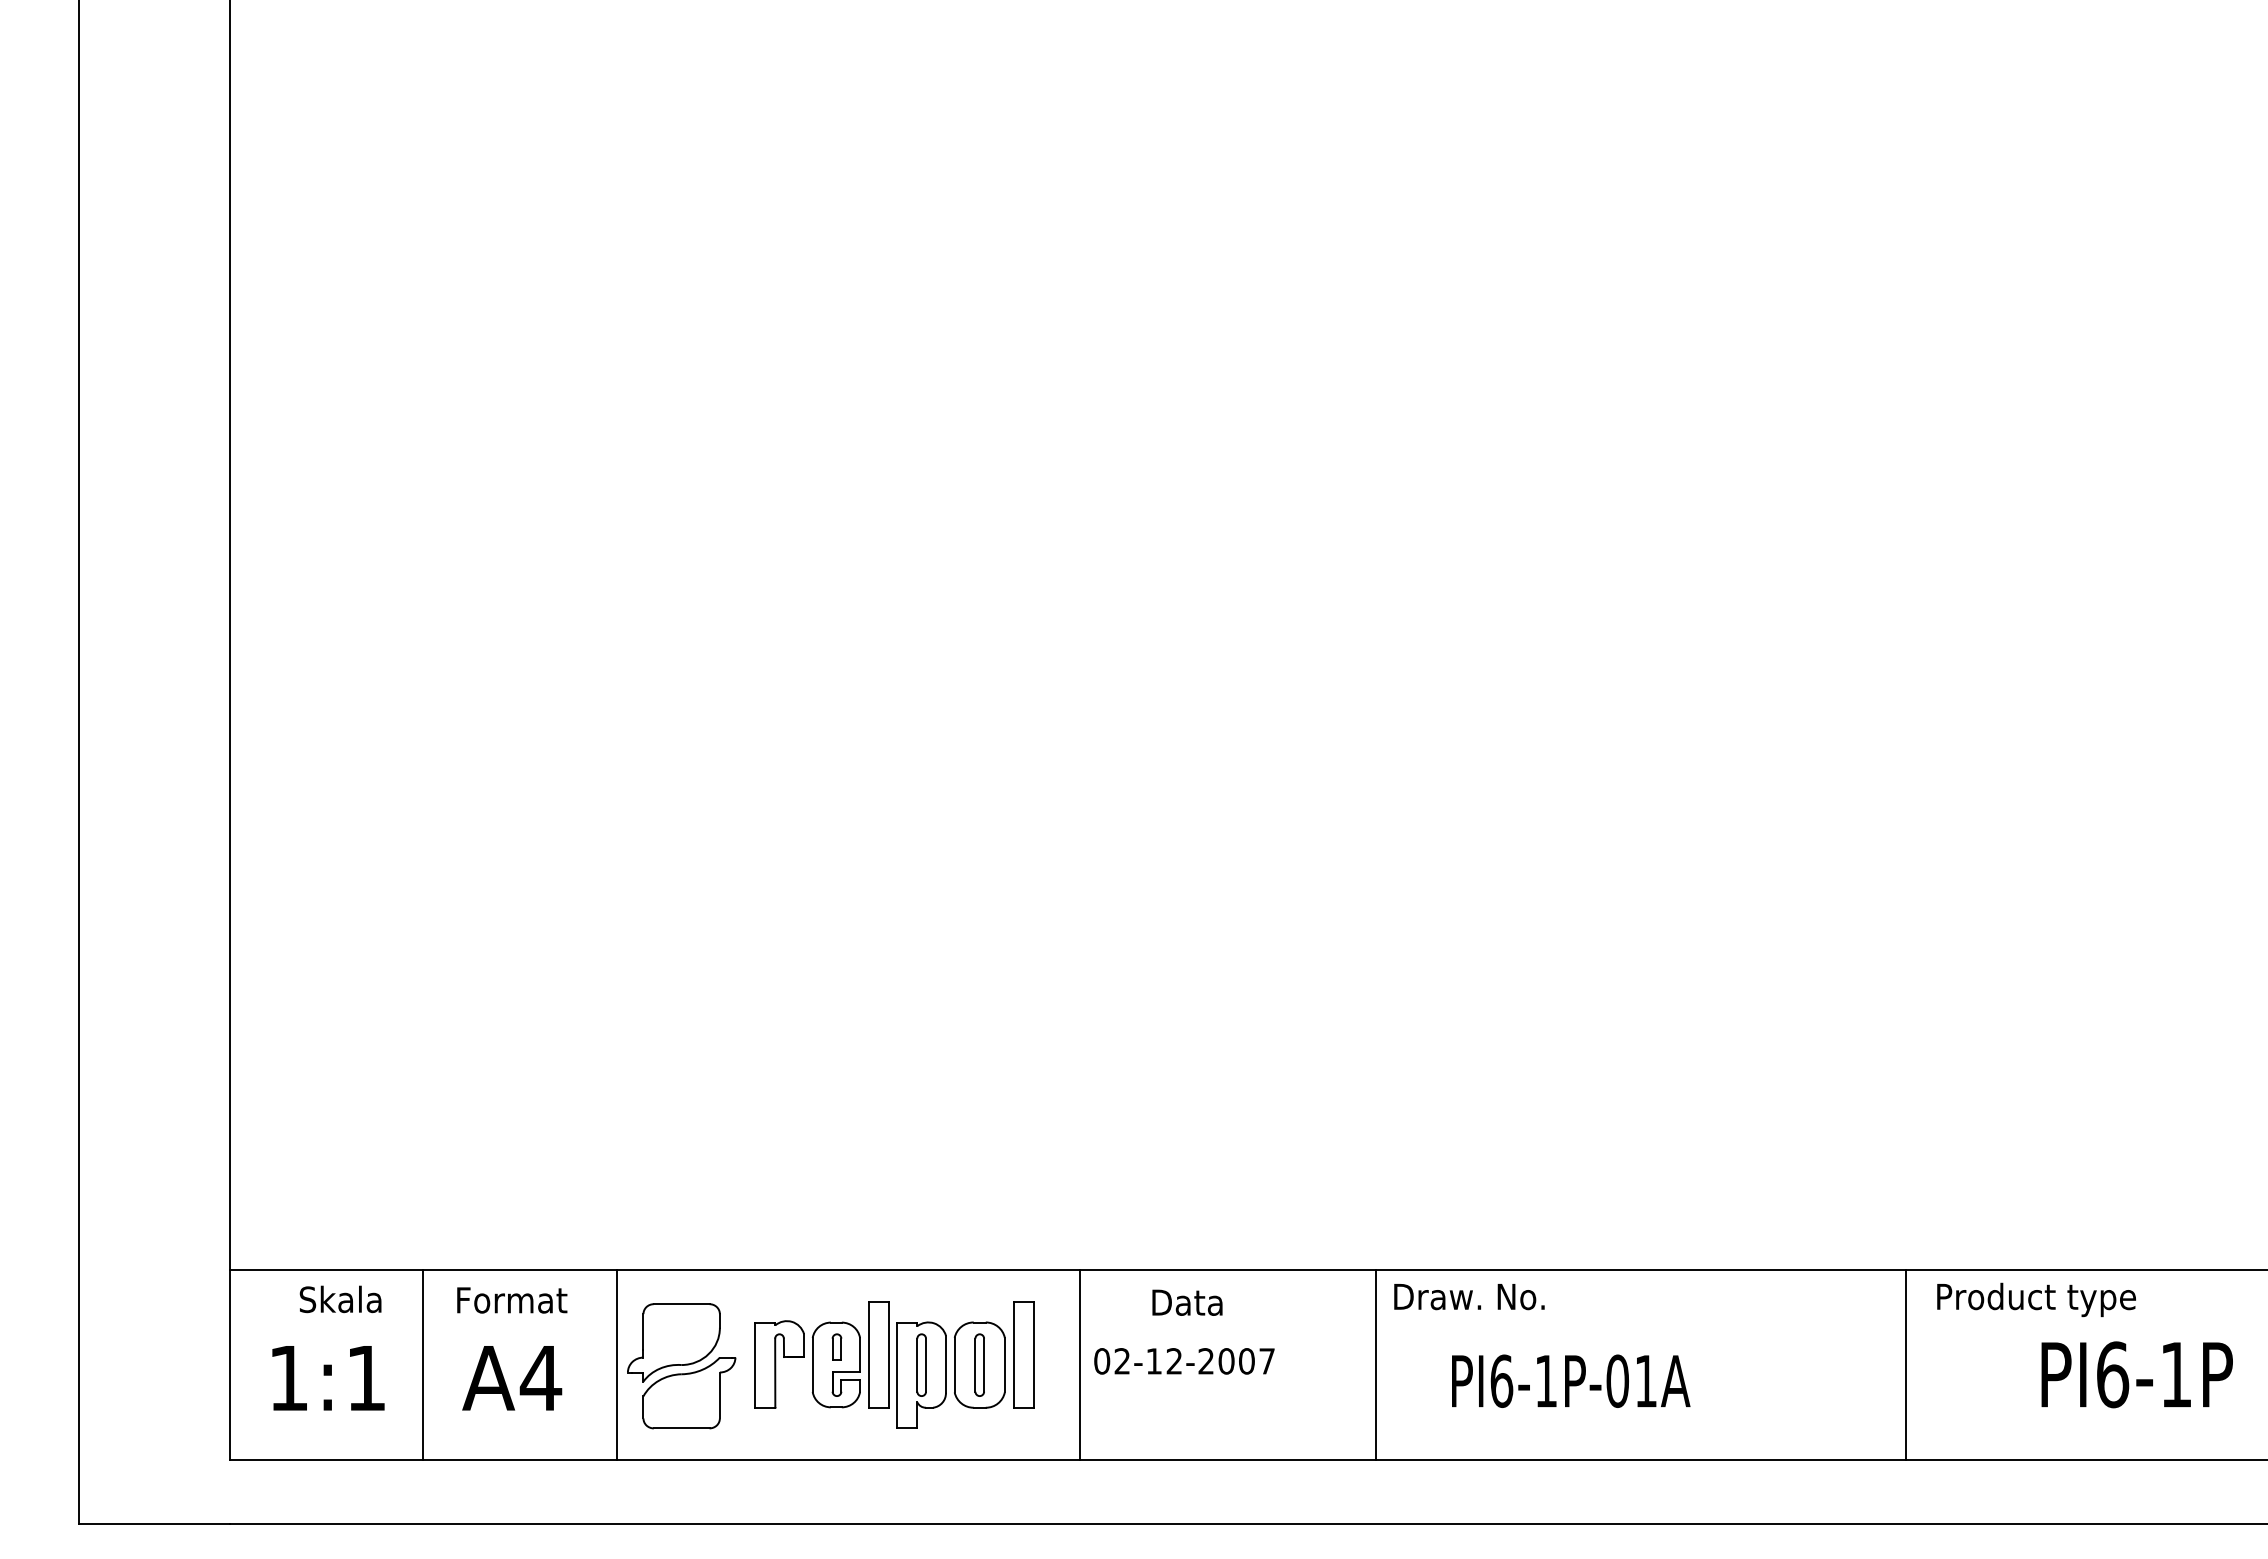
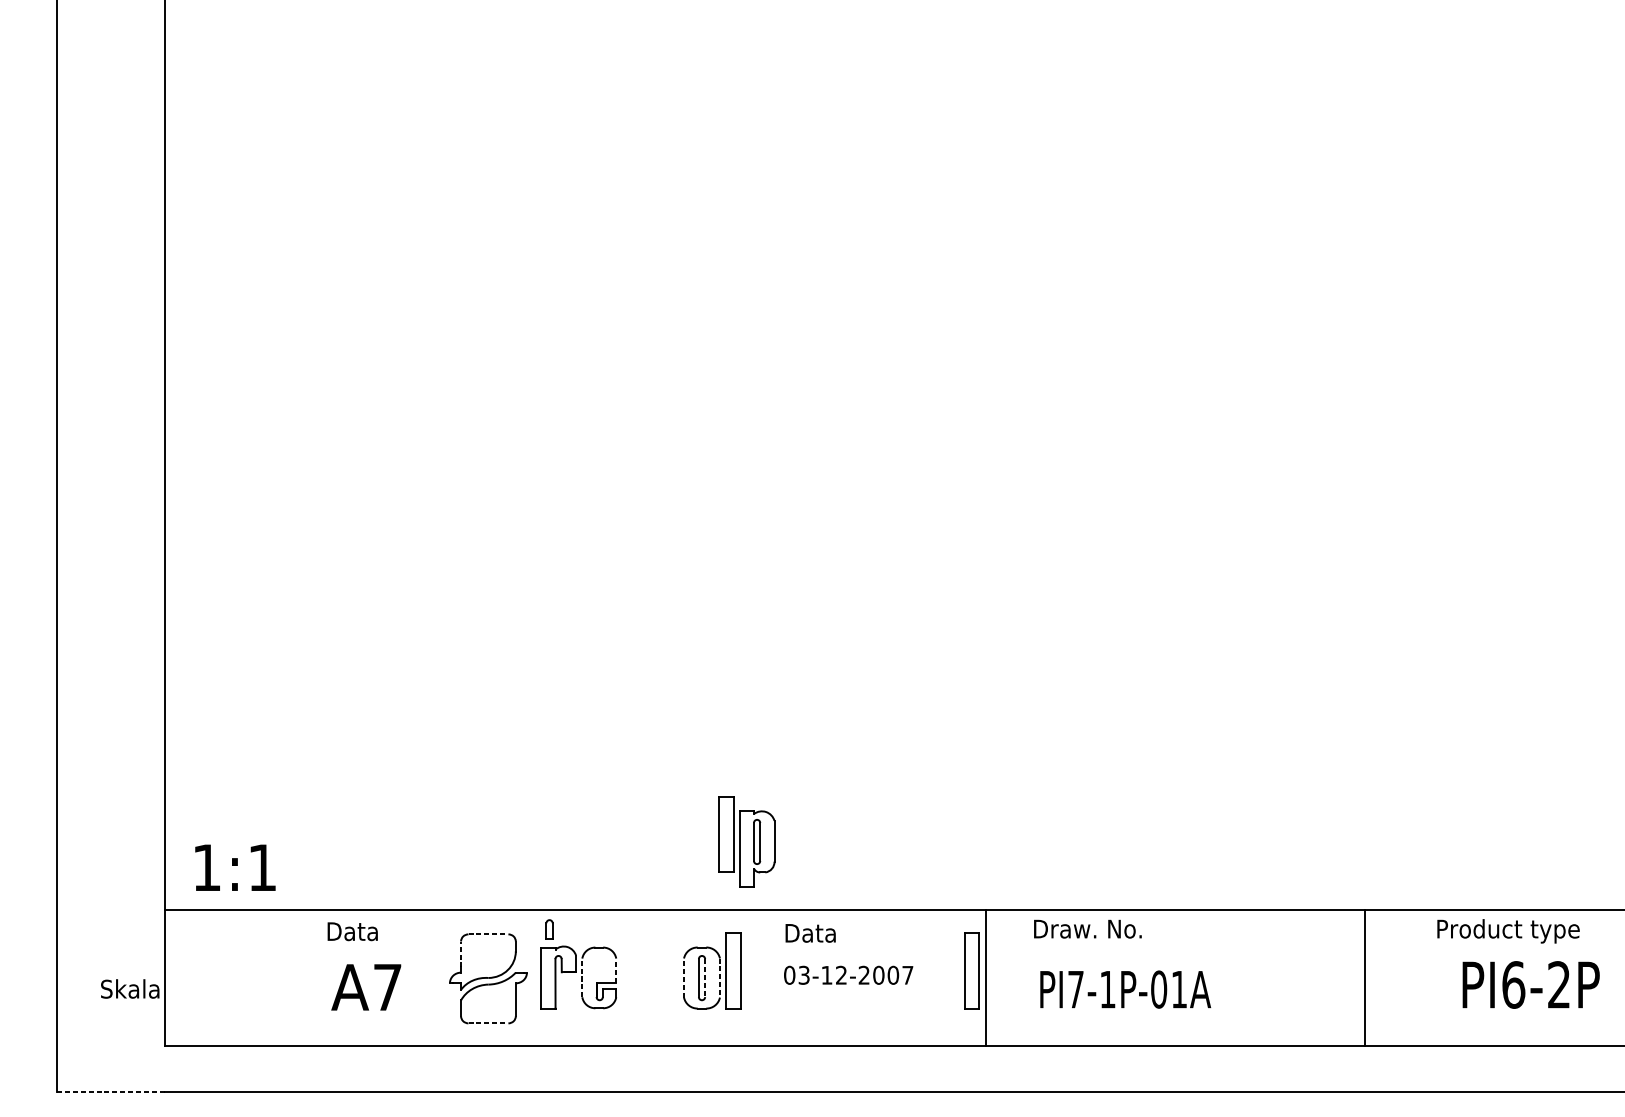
text: (1469, 1297) -> (1087, 929), moved
text: (340, 1299) -> (130, 989), moved
text: (2036, 1299) -> (1508, 931), moved
text: (513, 1300) -> (367, 931), Format -> Data
text: (1187, 1302) -> (810, 933), moved
line: (681, 1304) -> (488, 934), solid -> dashed
line: (643, 1331) -> (461, 953), solid -> dashed
part: (836, 1346) -> (549, 928), moved
line: (860, 1354) -> (616, 970), solid -> dashed
part: (1356, 1354) -> (971, 970), added
text: (1121, 1361) -> (803, 975), 02-12-2007 -> 03-12-2007
line: (423, 1364) -> (303, 977), removed
line: (617, 1364) -> (442, 977), removed
line: (812, 1364) -> (582, 977), solid -> dashed
part: (907, 1364) -> (746, 841), moved
line: (954, 1364) -> (683, 977), solid -> dashed
line: (1079, 1364) -> (773, 977), removed
line: (984, 1365) -> (705, 978), solid -> dashed
line: (1004, 1365) -> (719, 978), solid -> dashed
text: (2175, 1374) -> (1558, 984), PI6-1P -> PI6-2P
text: (328, 1378) -> (235, 867), moved
text: (540, 1378) -> (387, 987), A4 -> A7
text: (1501, 1381) -> (1075, 989), PI6-1P-01A -> PI7-1P-01A
line: (681, 1428) -> (488, 1023), solid -> dashed
line: (154, 1524) -> (110, 1092), solid -> dashed

